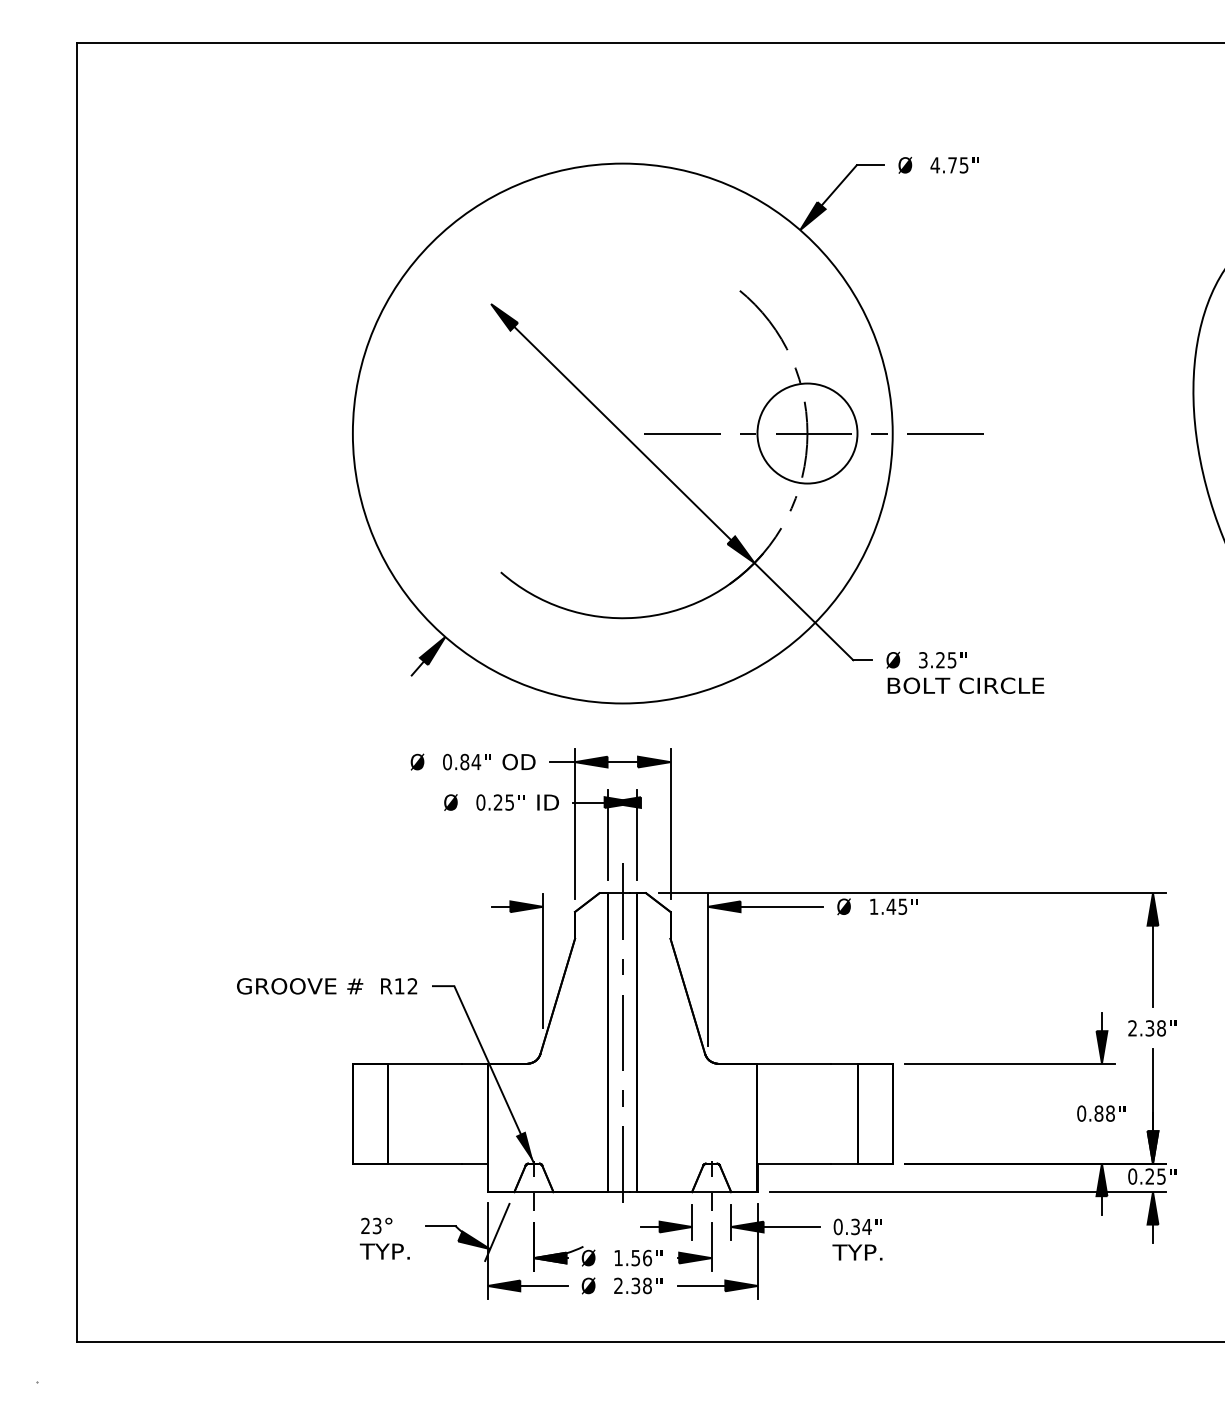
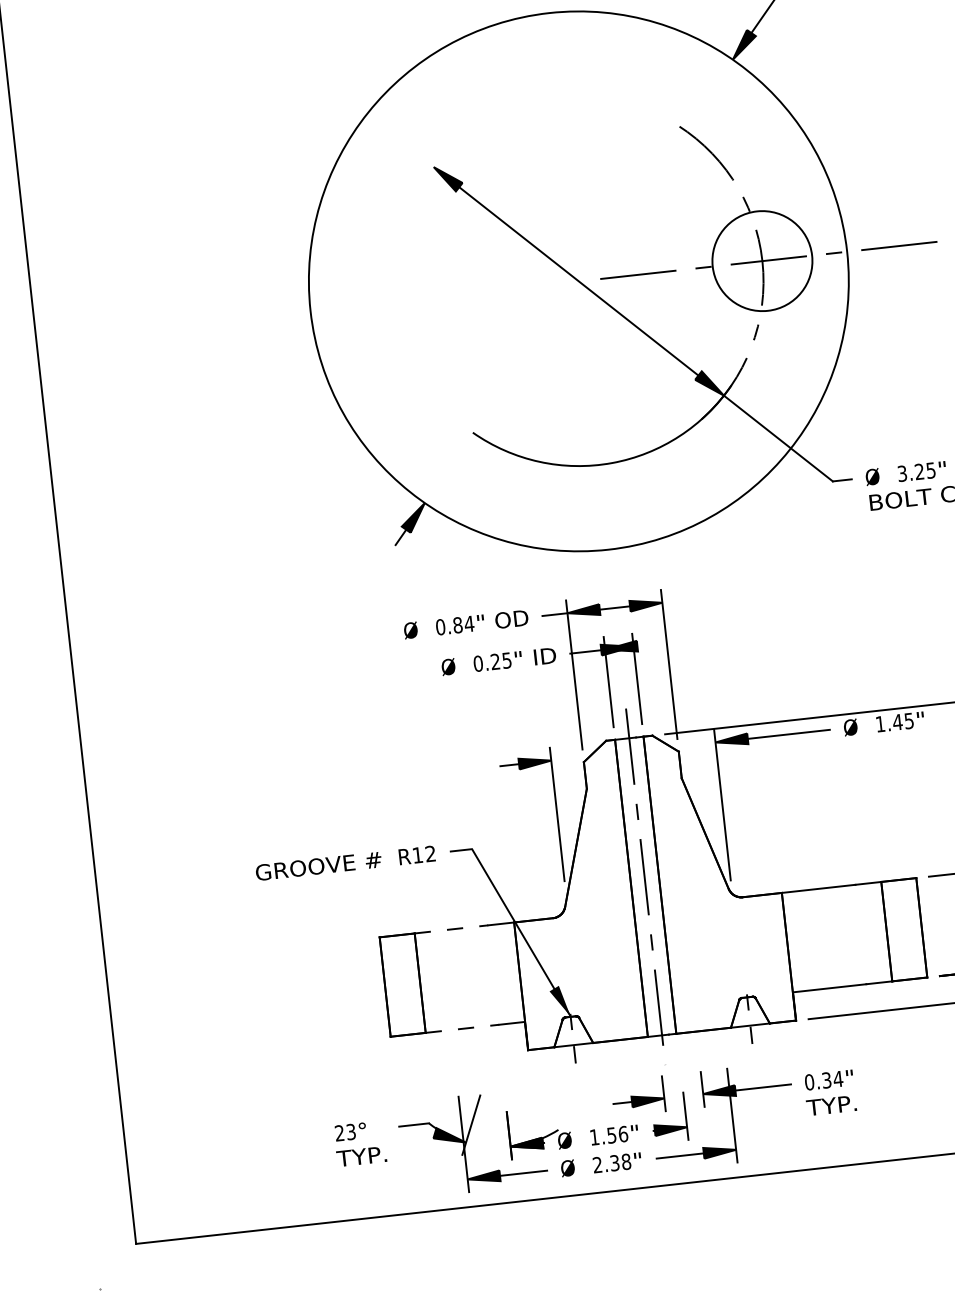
line: (425, 1063) -> (451, 929), solid -> dashed
line: (425, 1163) -> (462, 1028), solid -> dashed
part: (620, 1250) -> (595, 1129), moved

